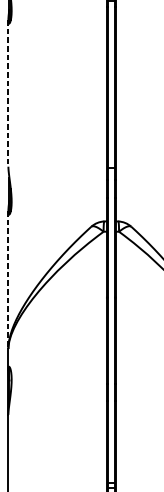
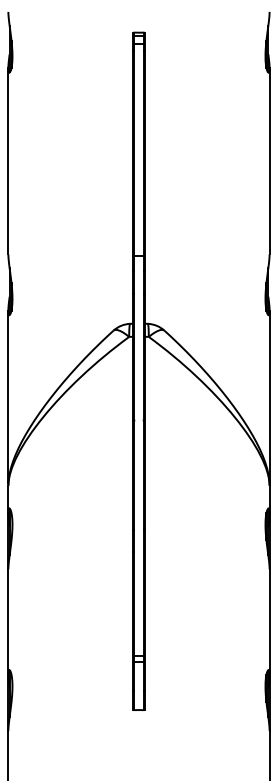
line: (8, 93) -> (8, 161), dashed -> solid
line: (8, 279) -> (8, 397), dashed -> solid

